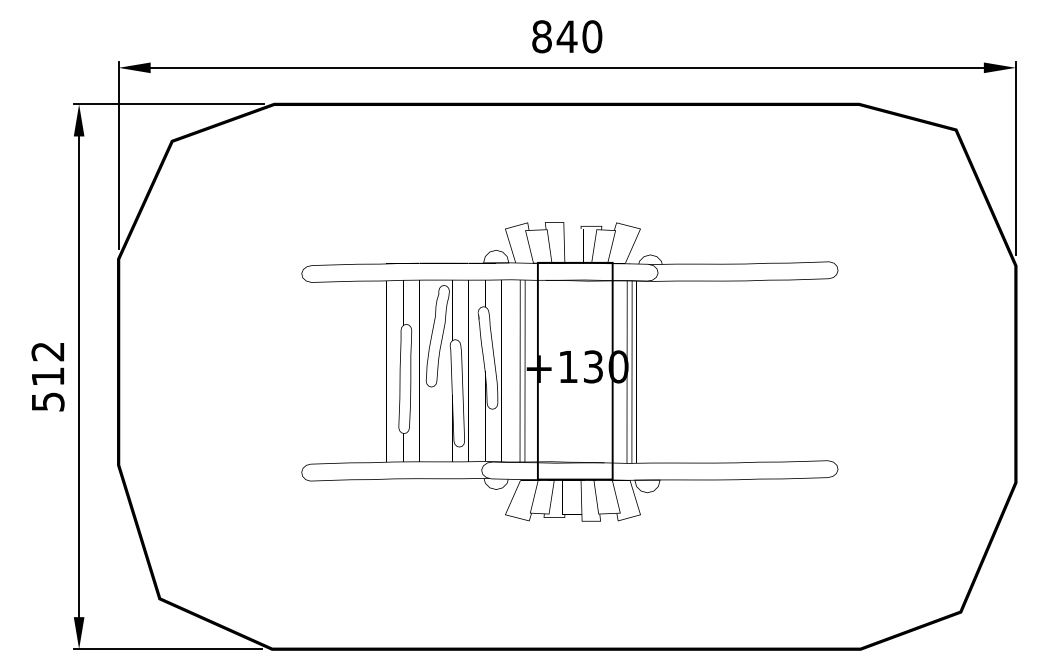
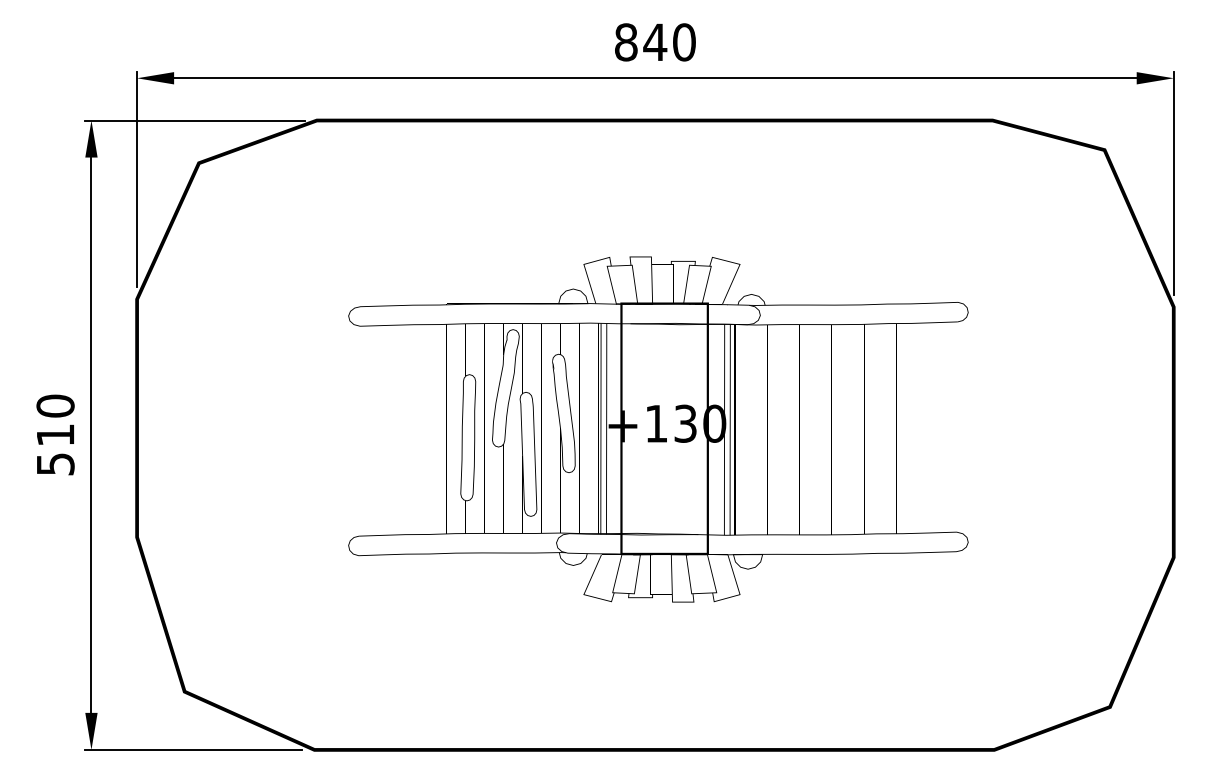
text: (47, 351) -> (54, 405), 512 -> 510

